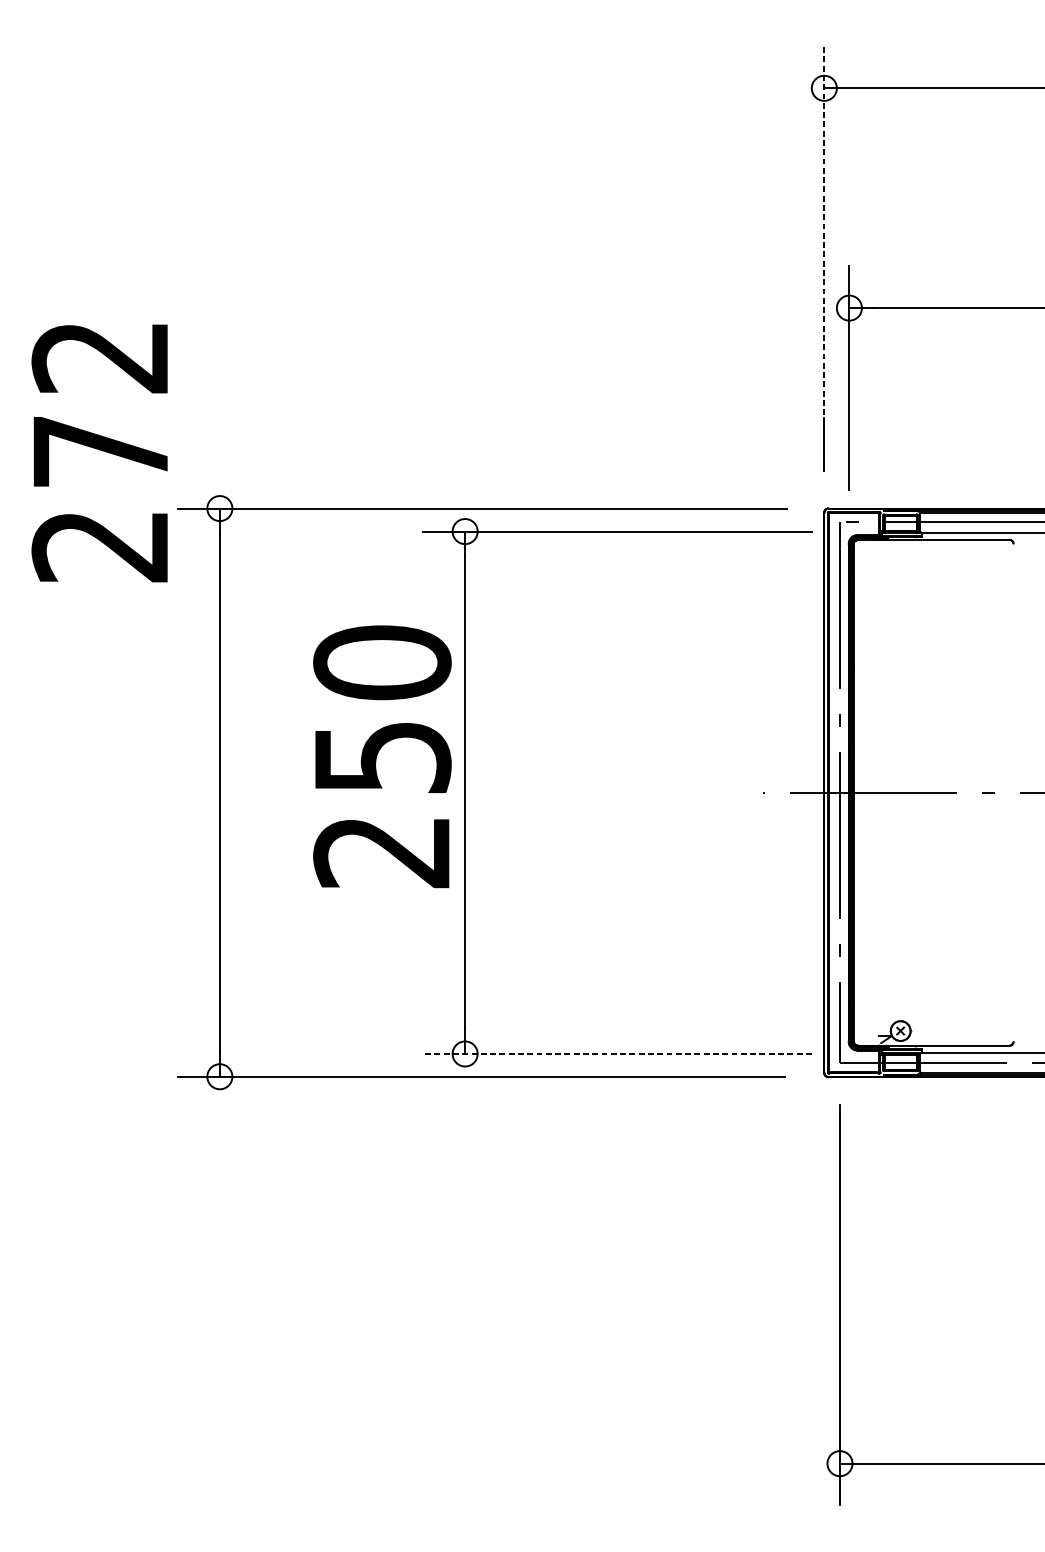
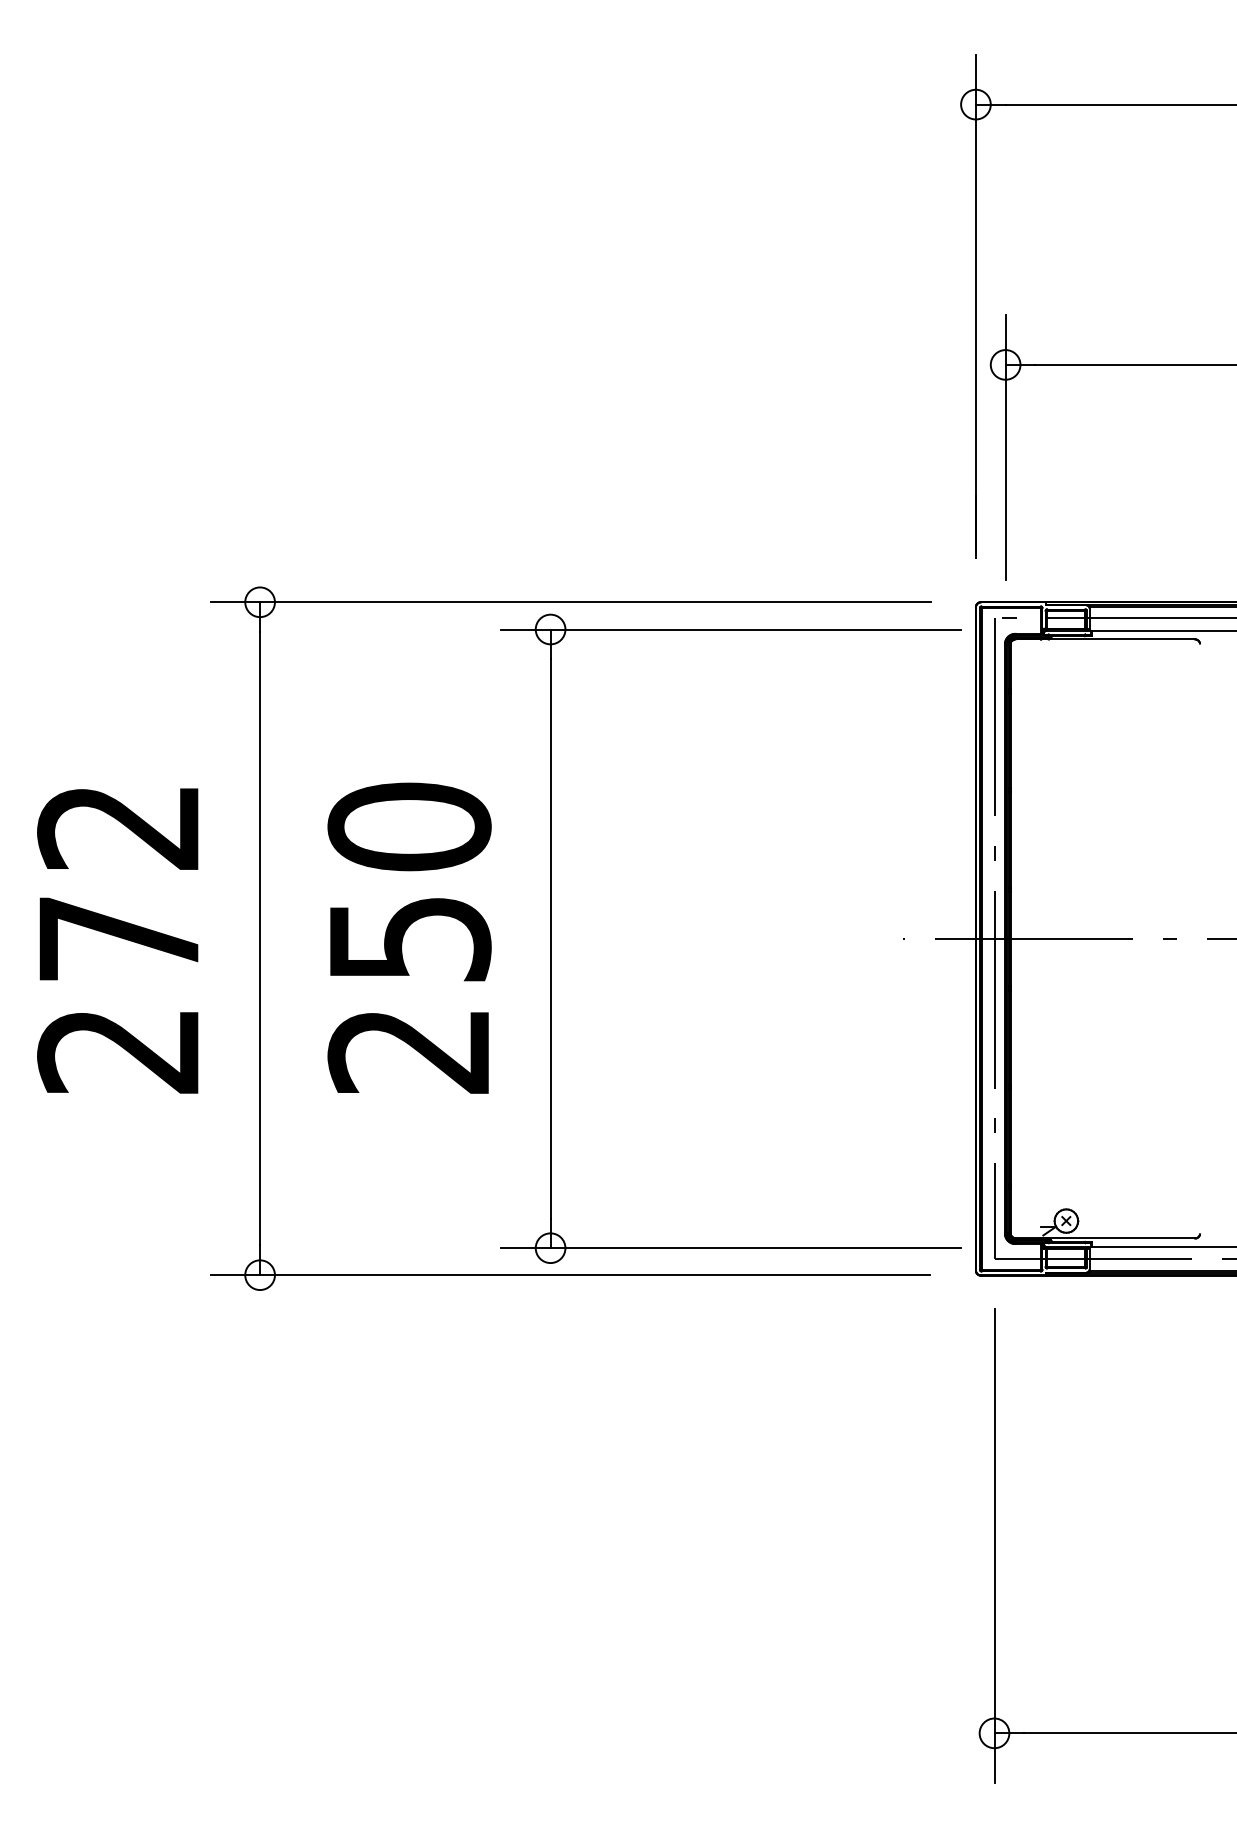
line: (823, 257) -> (975, 305), dashed -> solid
text: (99, 453) -> (117, 940), moved
text: (382, 756) -> (409, 937), moved
line: (617, 1054) -> (731, 1248), dashed -> solid

